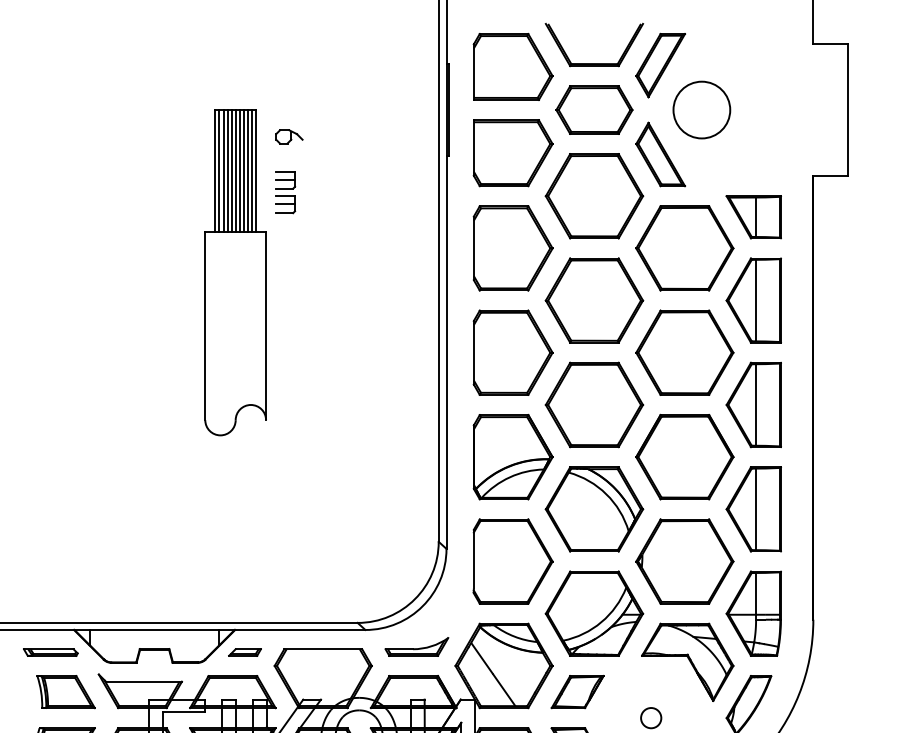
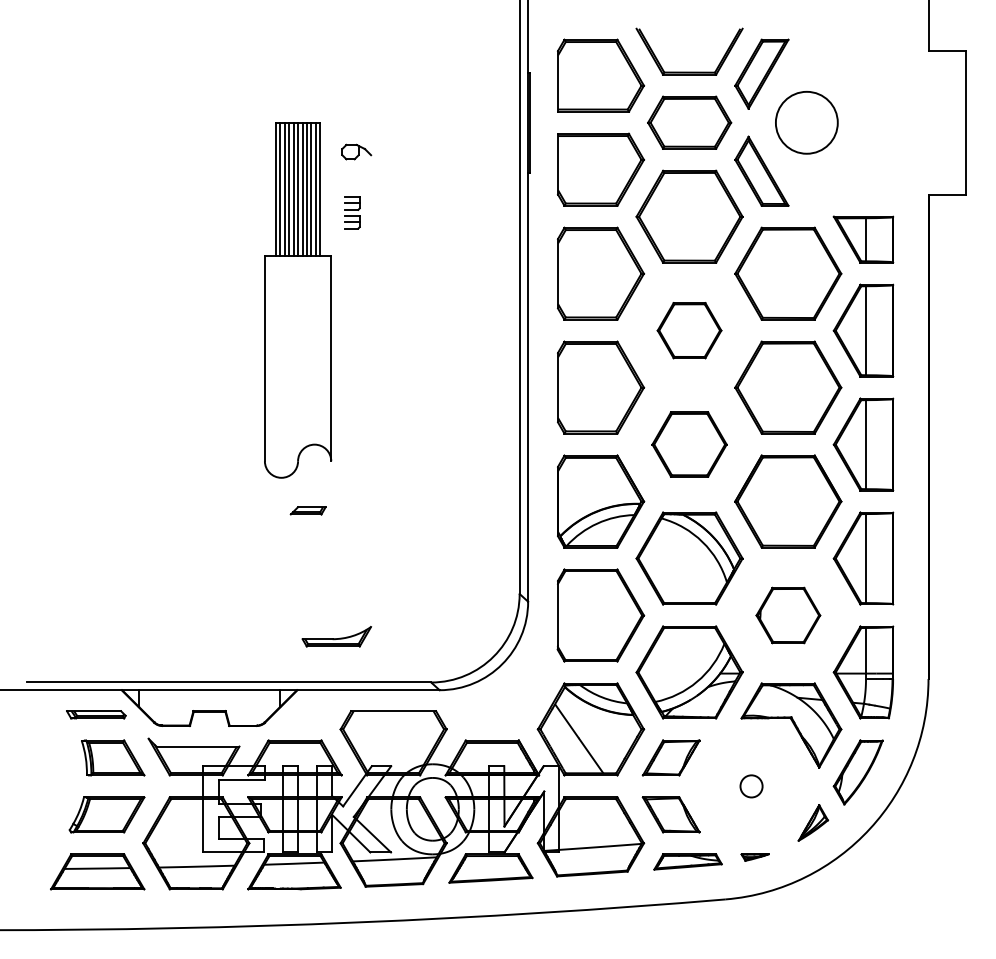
part: (285, 192) -> (352, 212), size x0.7
part: (594, 300) -> (689, 330), size x0.6
part: (594, 404) -> (689, 444), size x0.7
part: (685, 561) -> (788, 615), size x0.6
part: (416, 646) -> (336, 636), moved
part: (244, 652) -> (307, 510), moved

